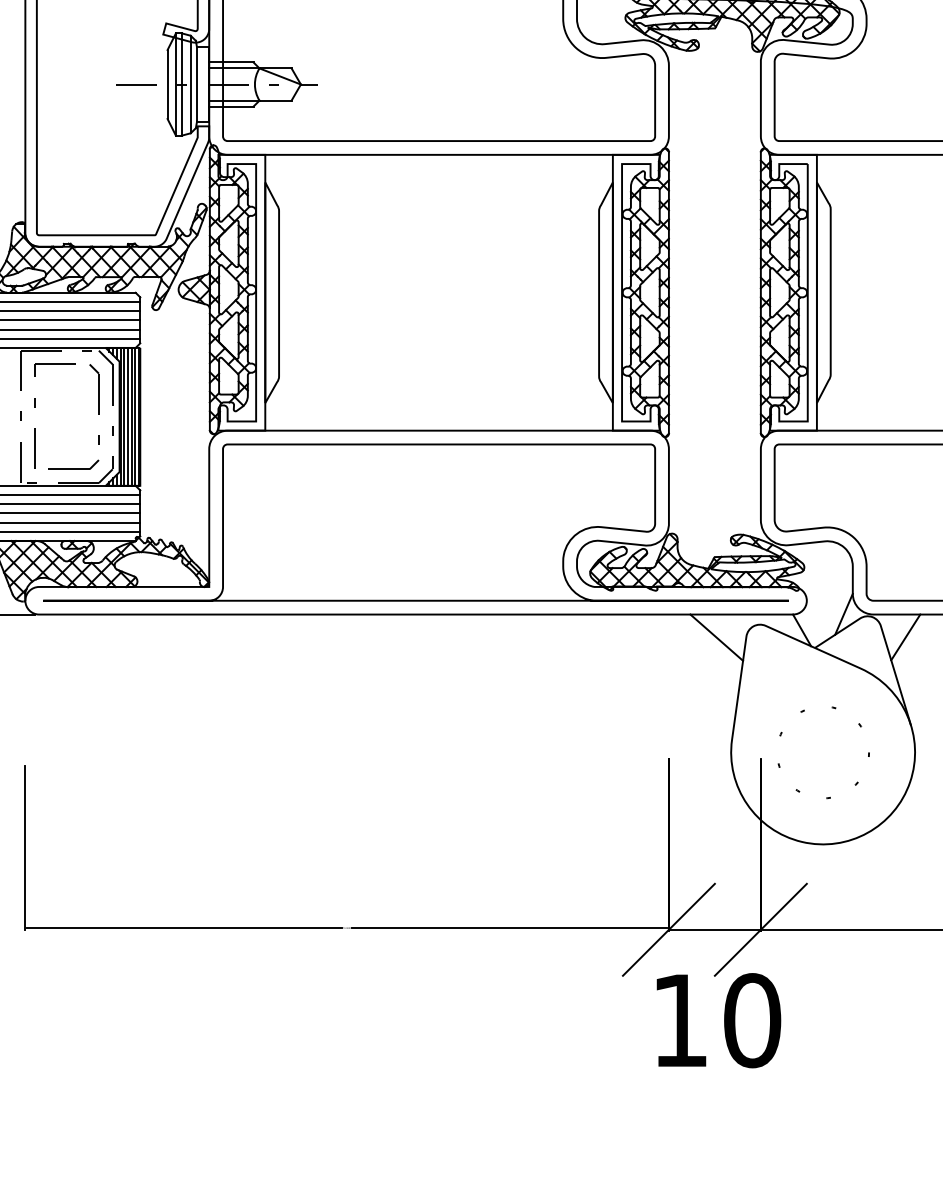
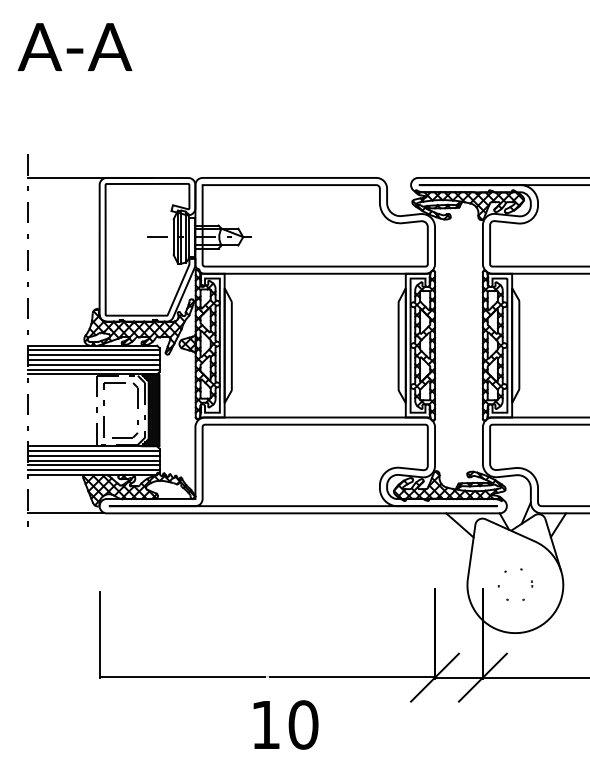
circle: (823, 751) -> (515, 584), size x0.7
text: (717, 1019) -> (285, 724), moved

